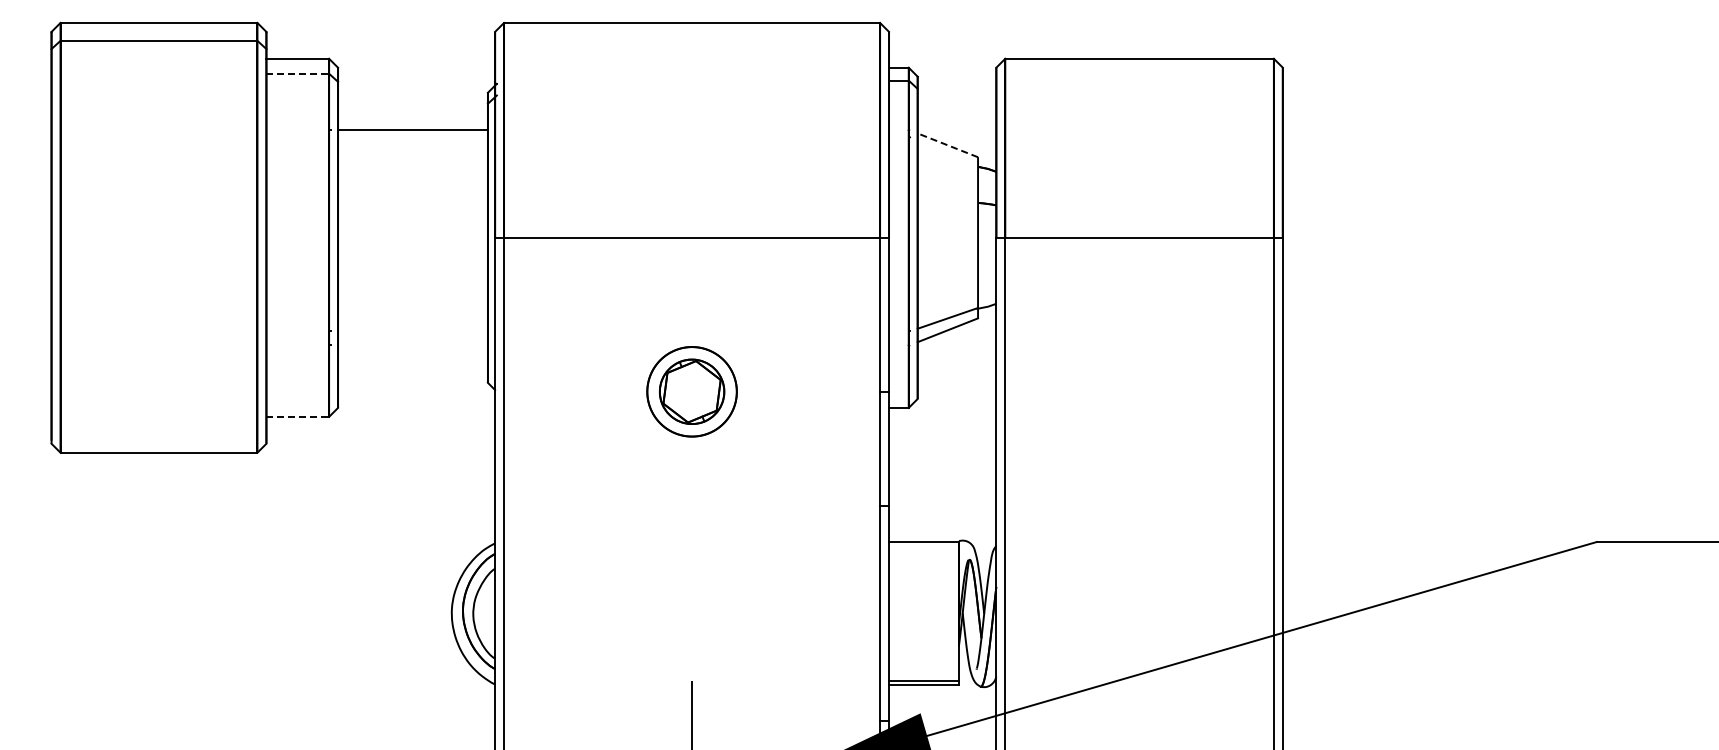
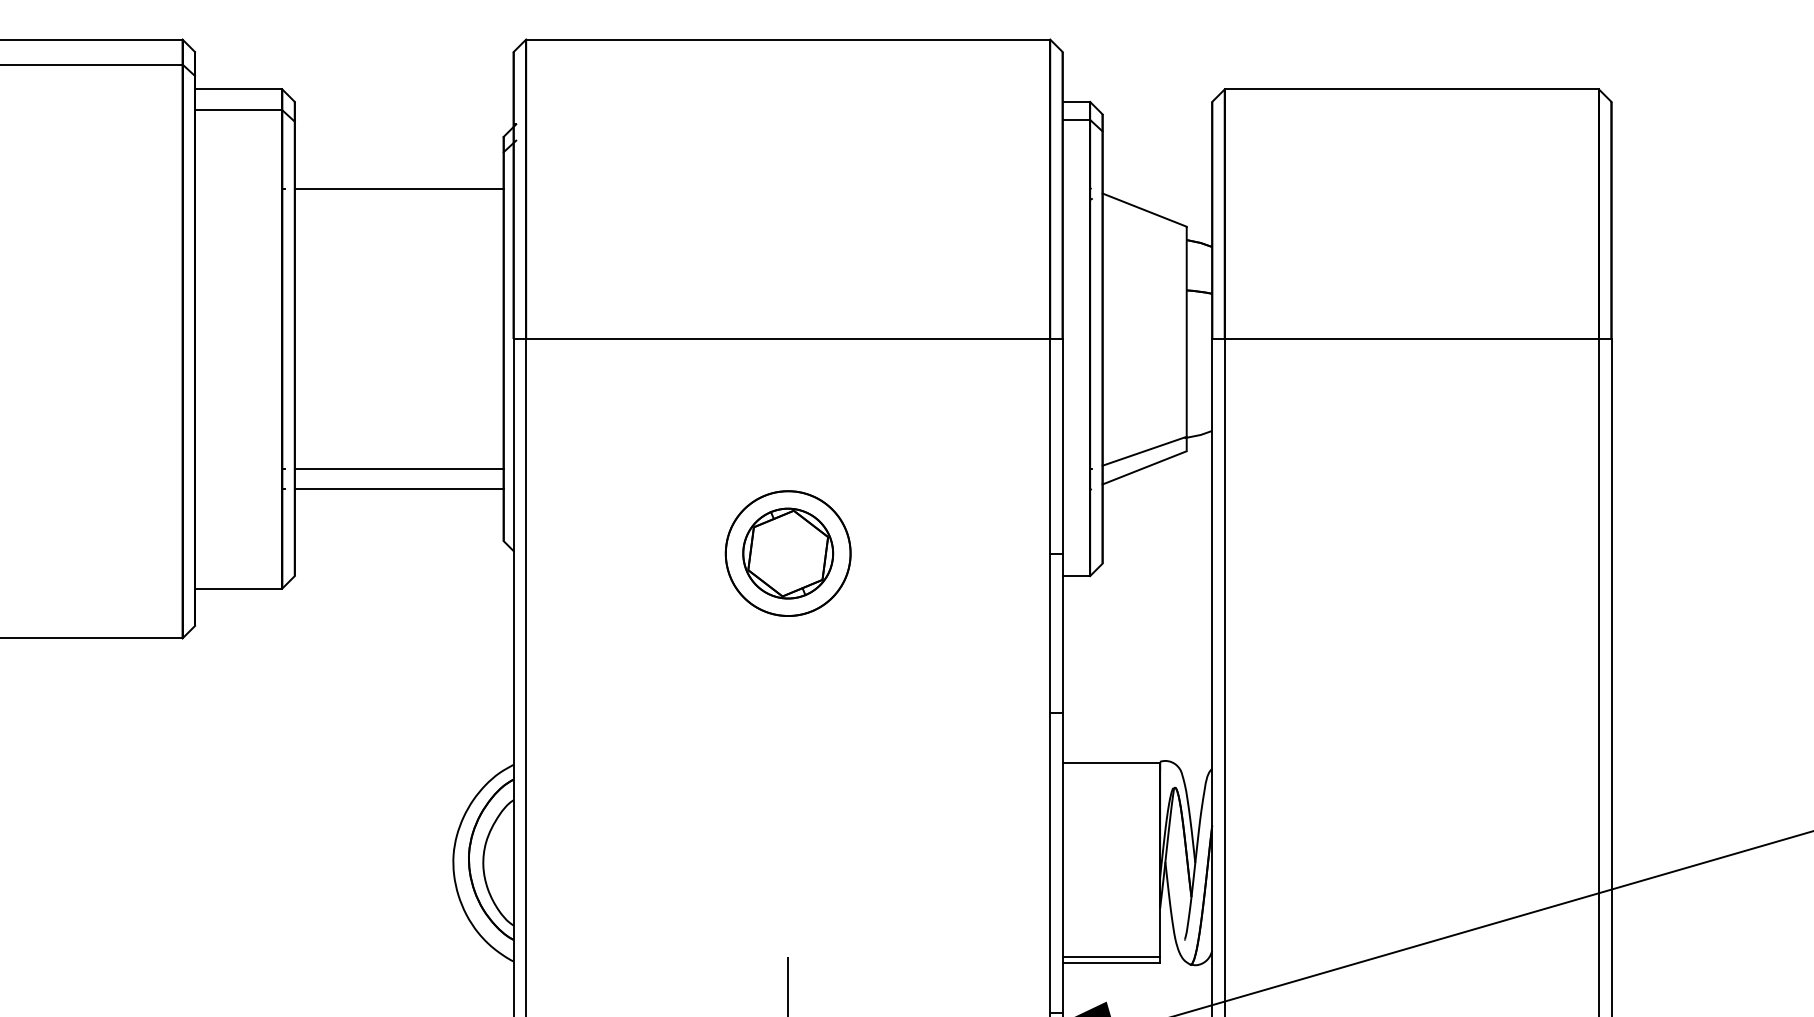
line: (298, 73) -> (239, 110), dashed -> solid
line: (947, 145) -> (1144, 210), dashed -> solid
line: (412, 331) -> (398, 469), added
line: (412, 345) -> (398, 489), added
line: (298, 416) -> (239, 588), dashed -> solid

